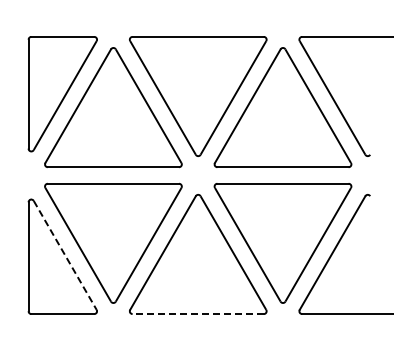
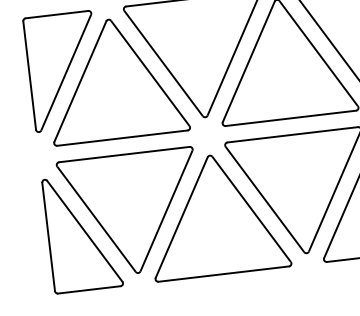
line: (65, 255) -> (85, 231), dashed -> solid
line: (198, 314) -> (224, 274), dashed -> solid

